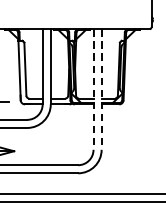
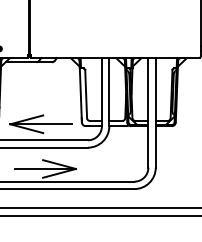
line: (93, 89) -> (148, 112), dashed -> solid
line: (101, 89) -> (155, 112), dashed -> solid

